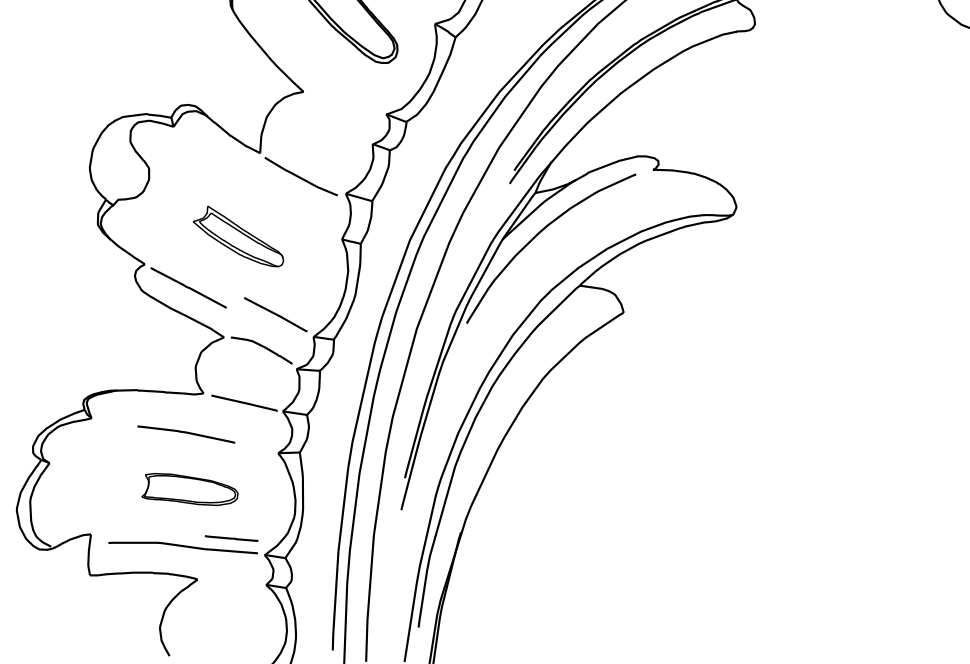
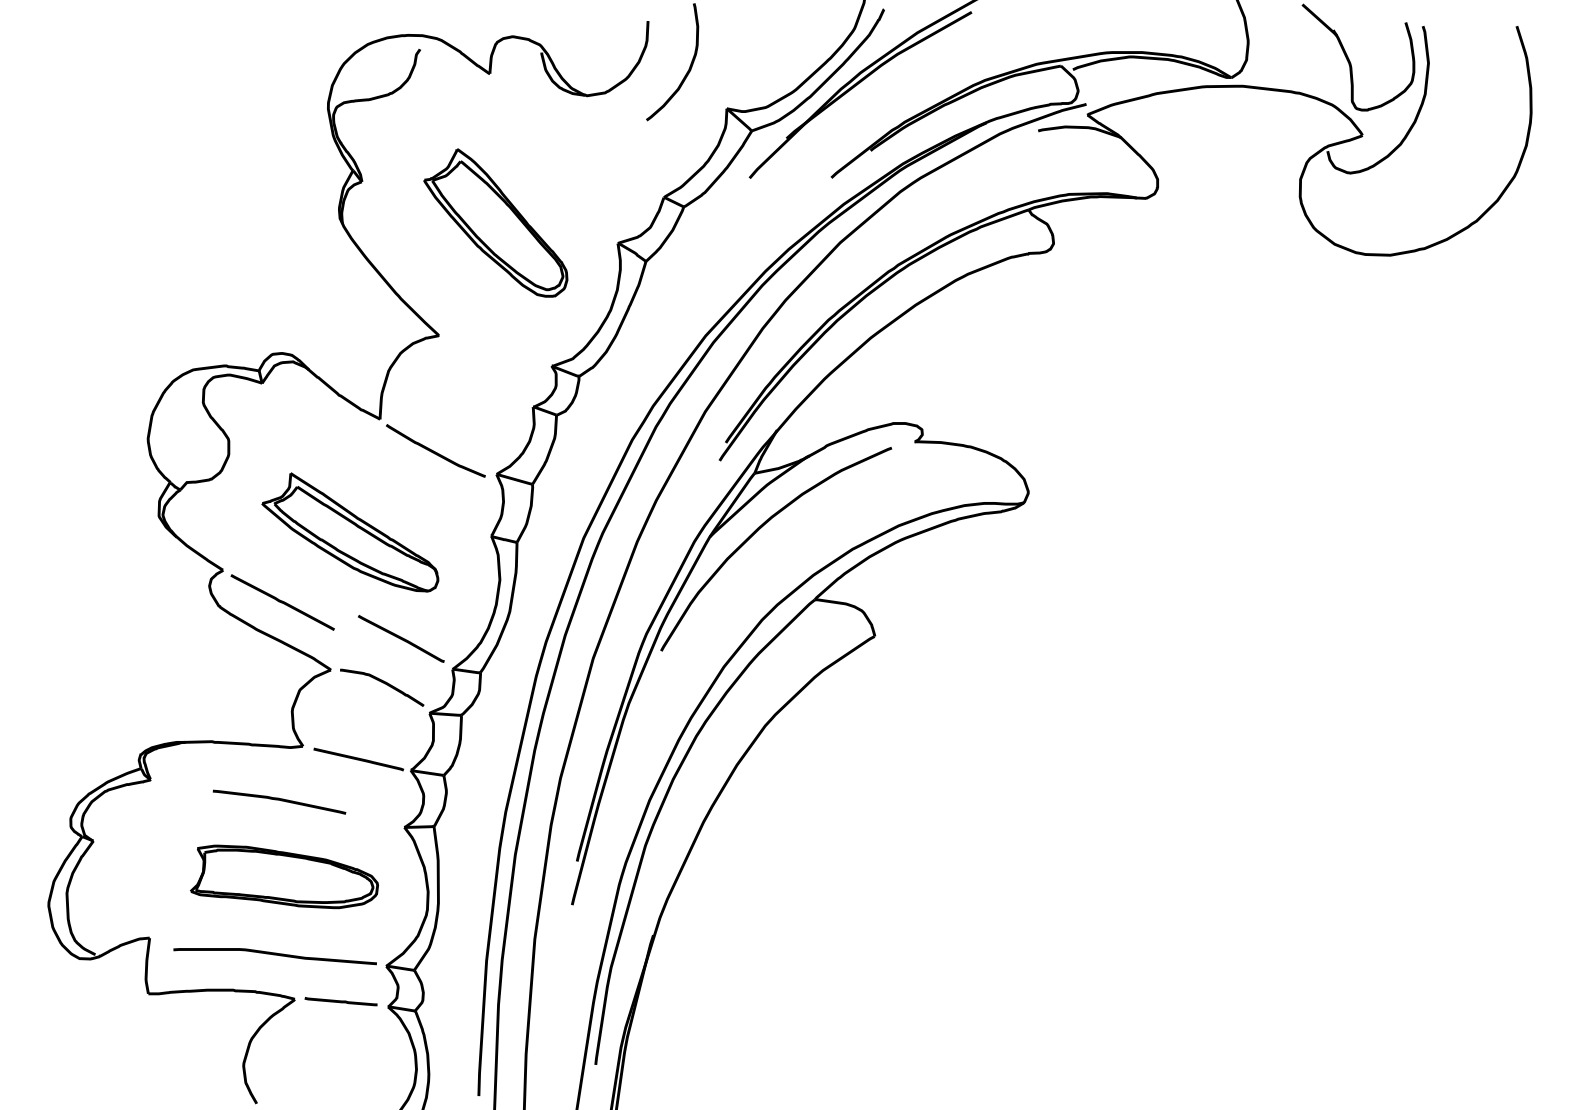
part: (238, 236) -> (350, 532), size x1.43
part: (190, 489) -> (284, 876), size x1.43
line: (231, 538) -> (340, 1001), moved

